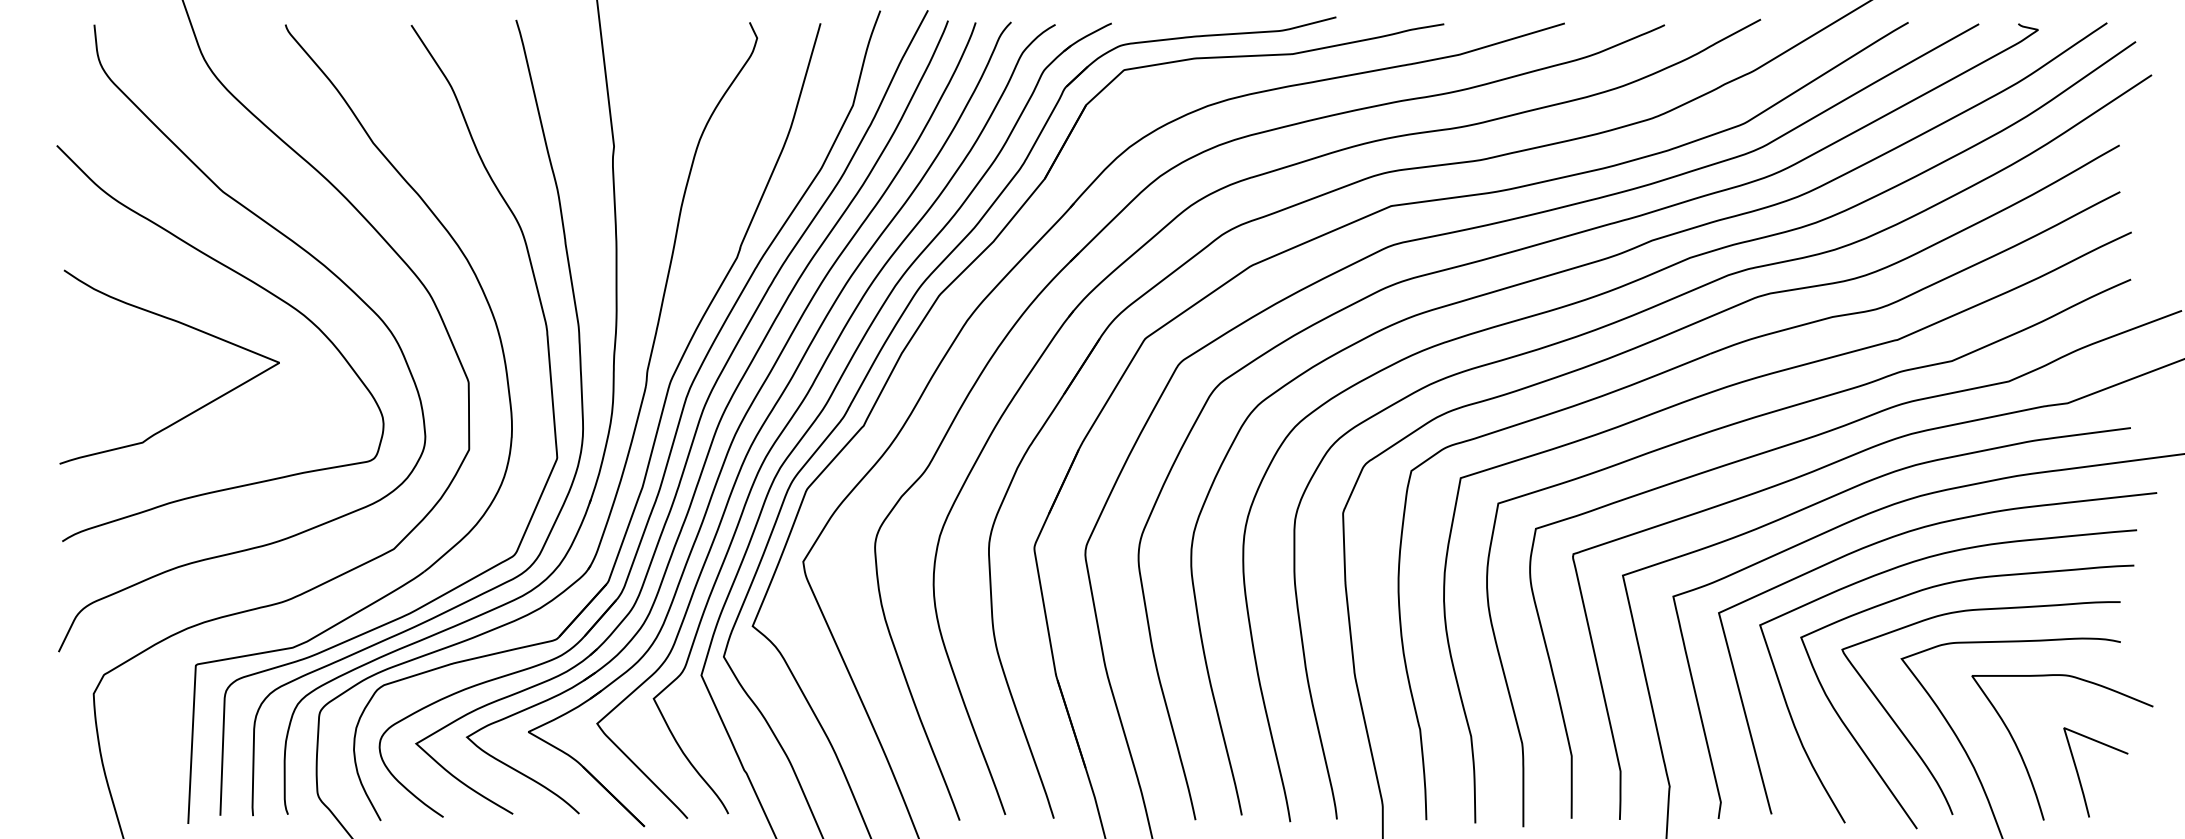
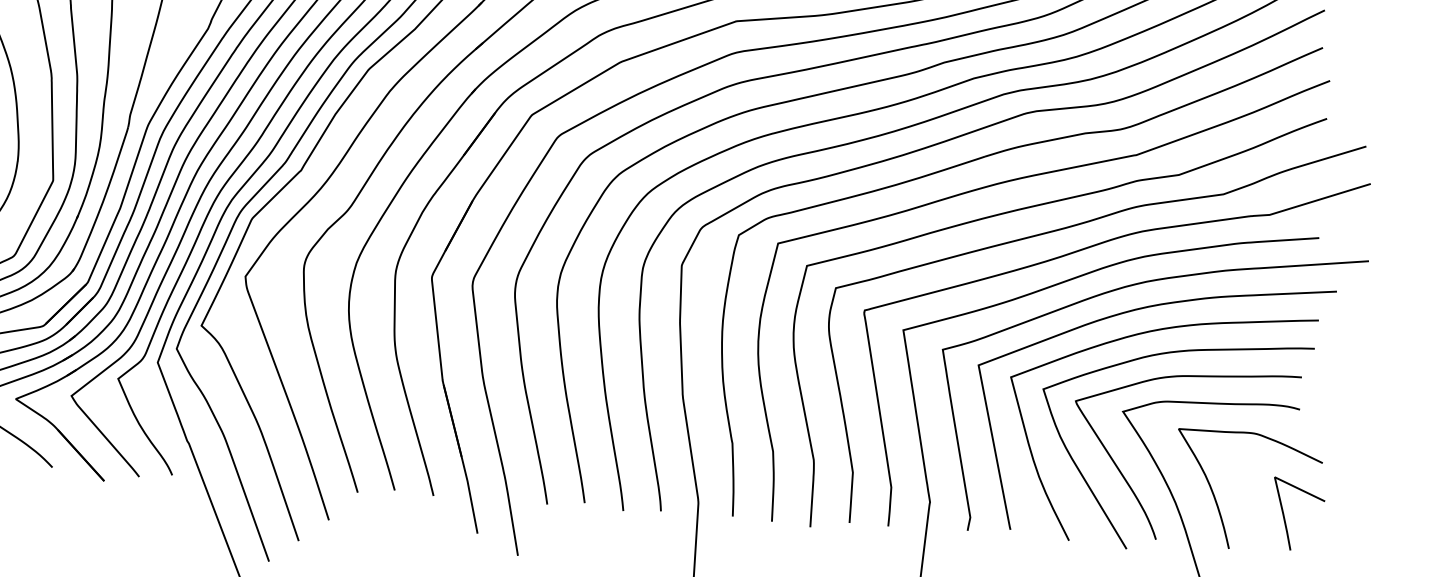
line: (2079, 775) -> (1284, 516), moved

